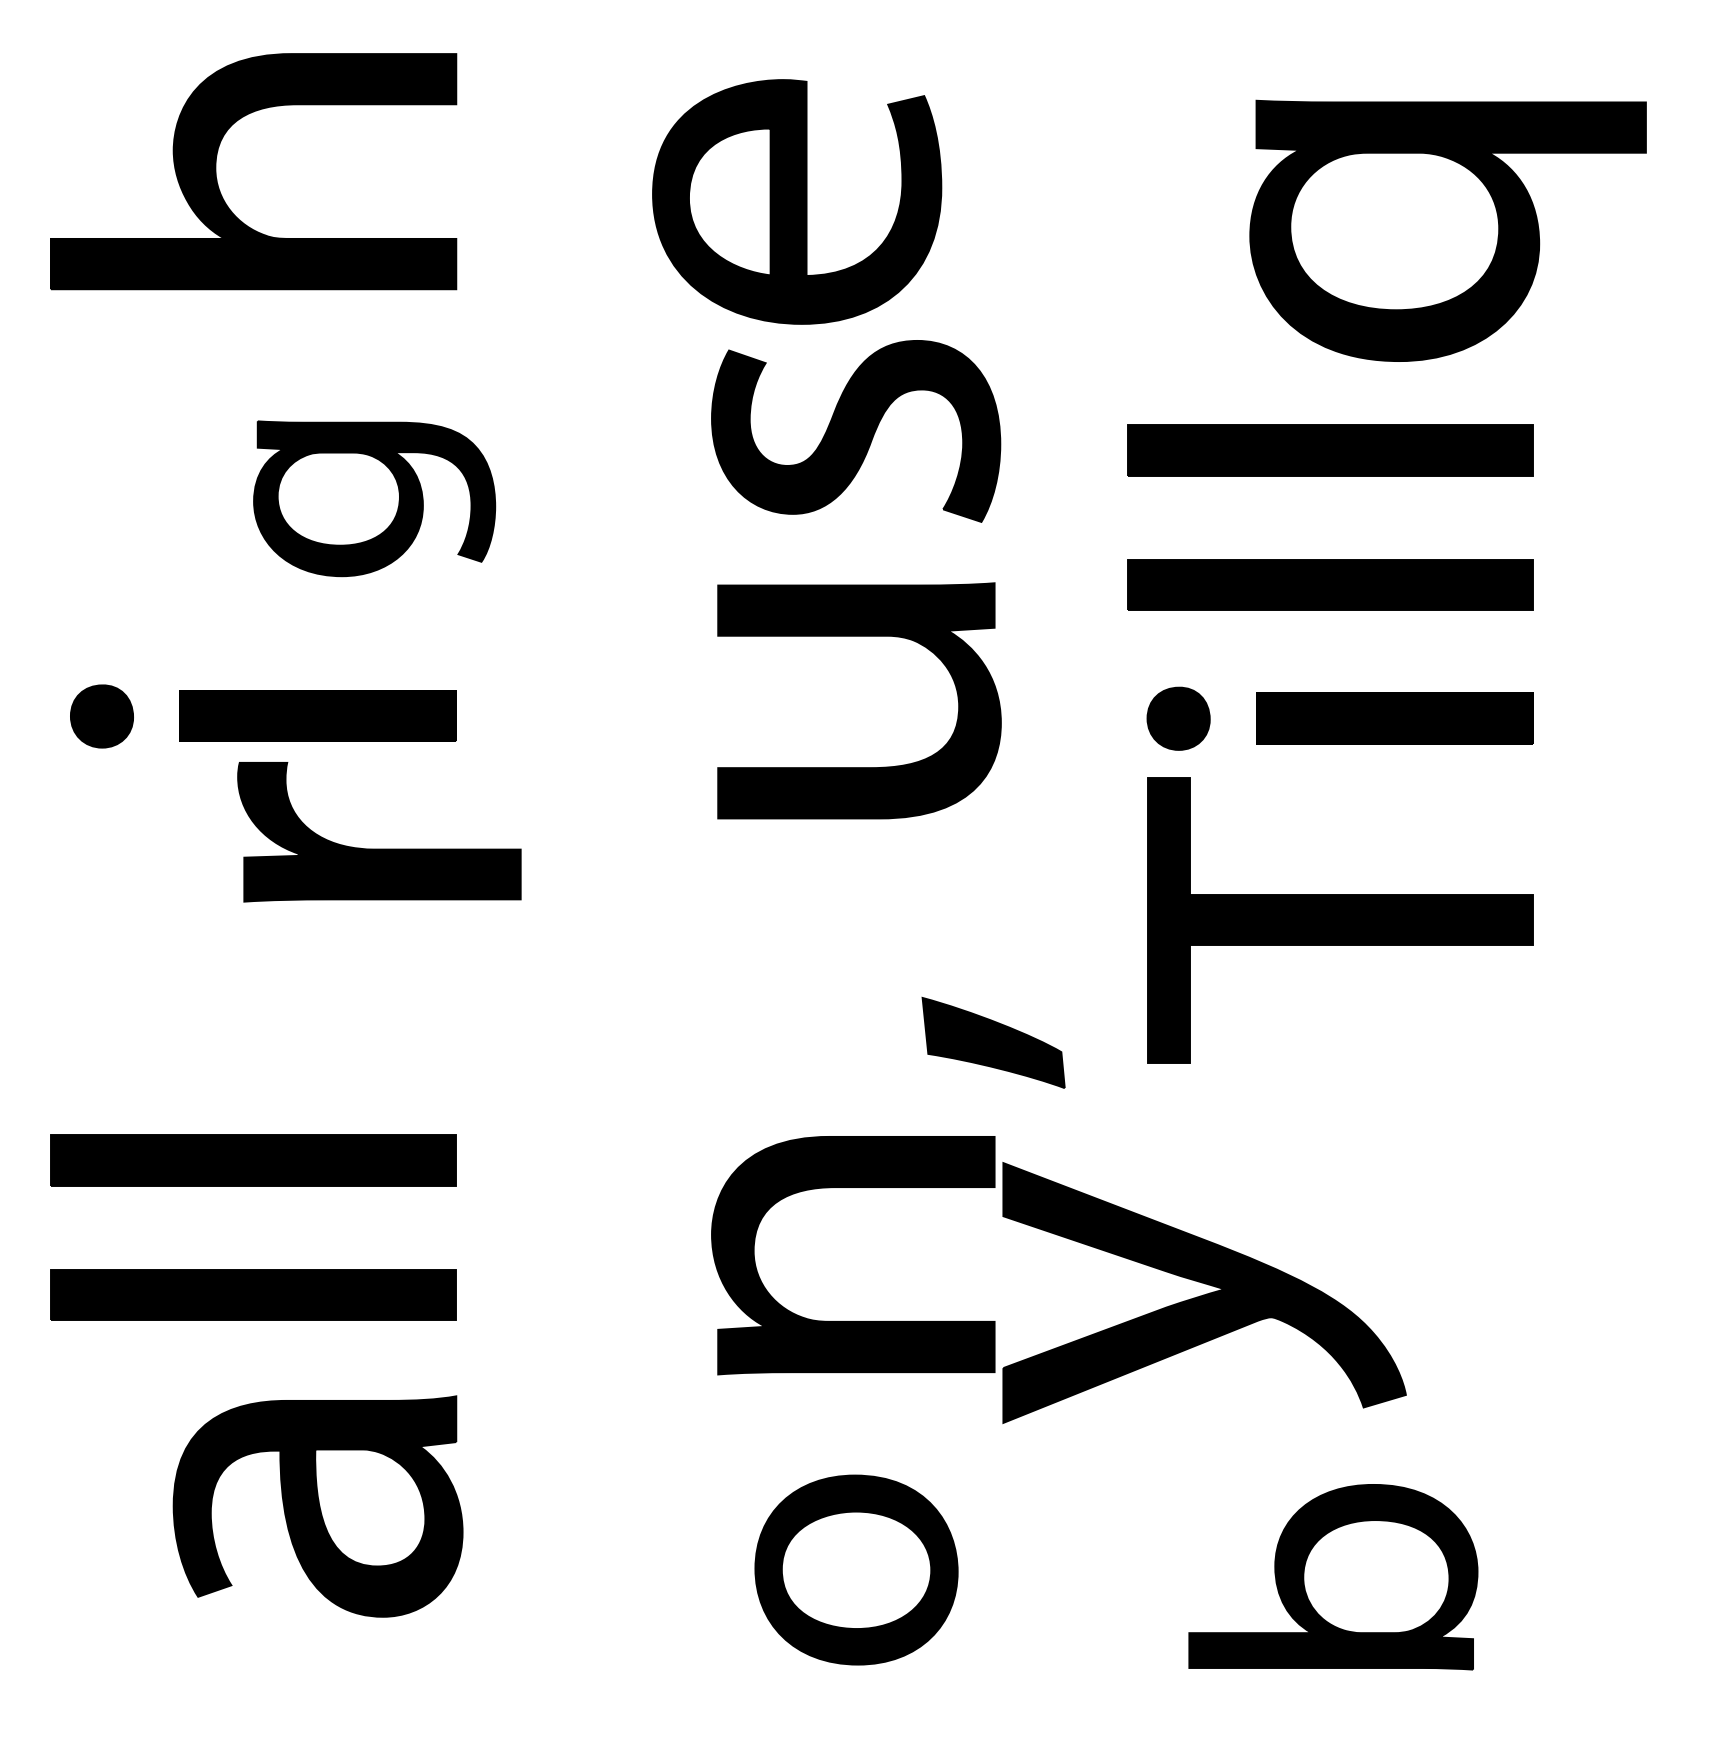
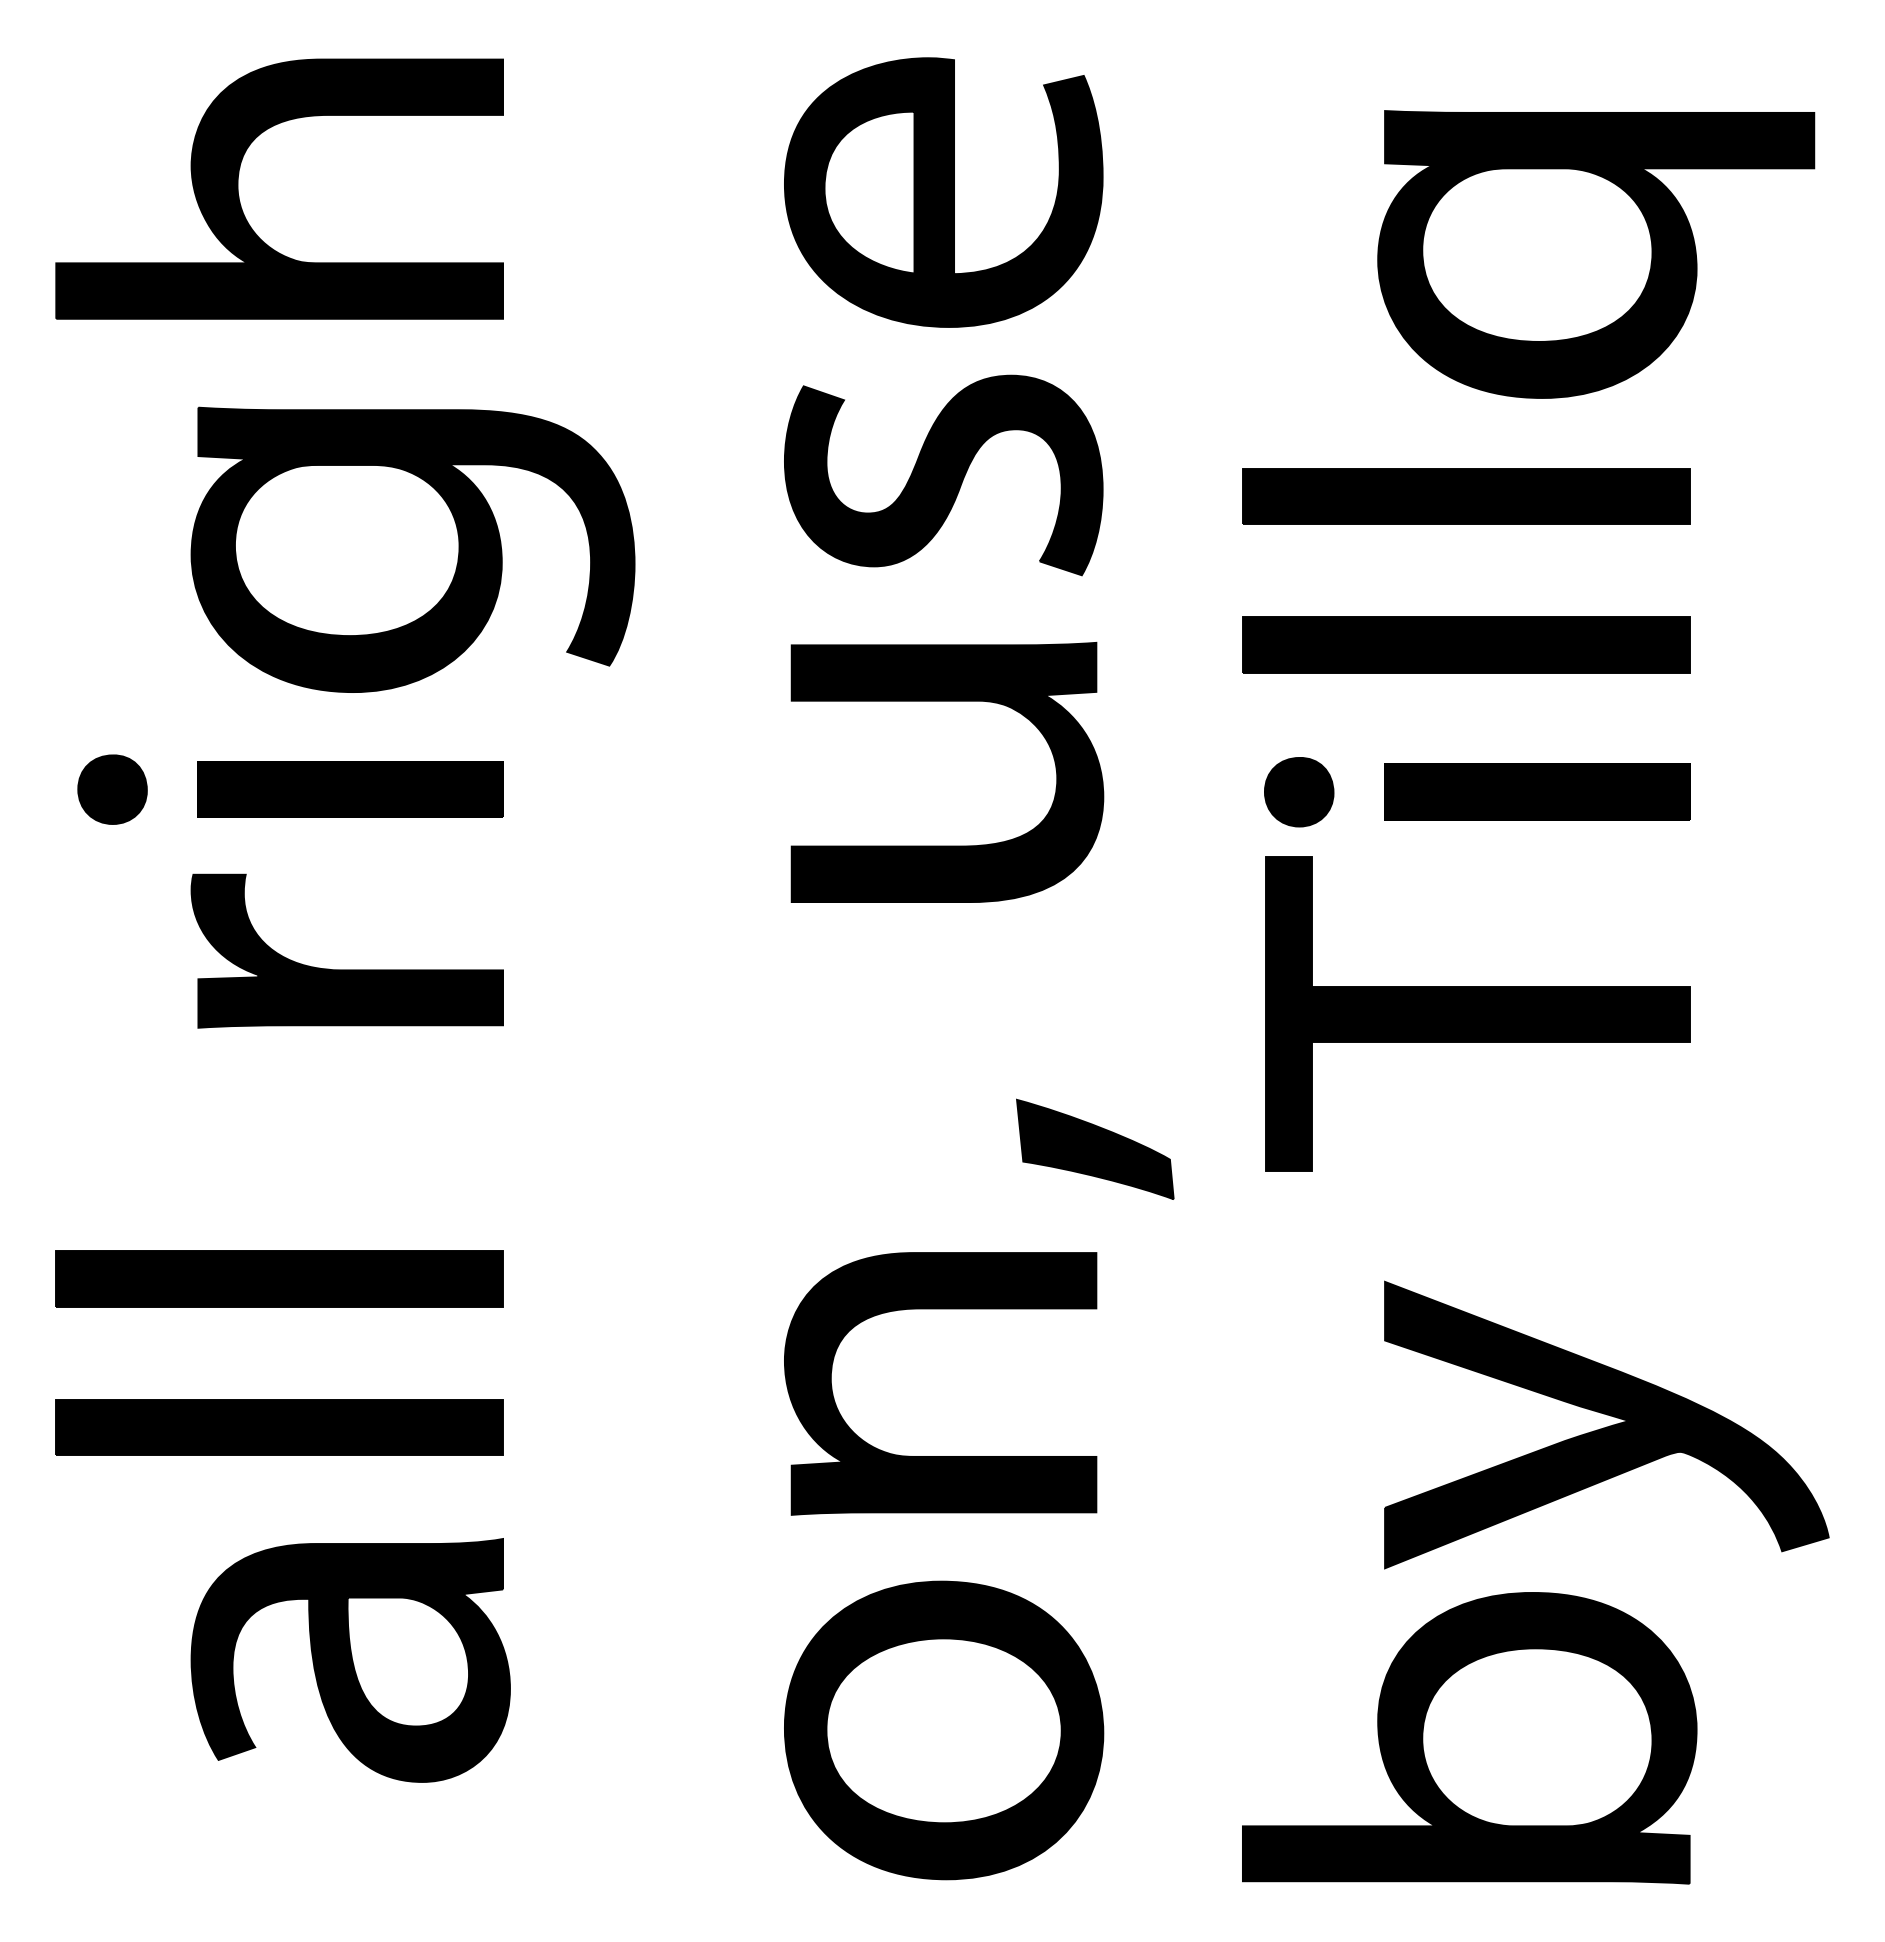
part: (796, 201) -> (943, 192), moved
part: (374, 498) -> (412, 549), size x1.67
part: (378, 848) -> (346, 969), moved
part: (1204, 1292) -> (1606, 1424), moved
part: (856, 1570) -> (944, 1730), size x1.43
part: (1333, 1577) -> (1469, 1738), size x1.43

